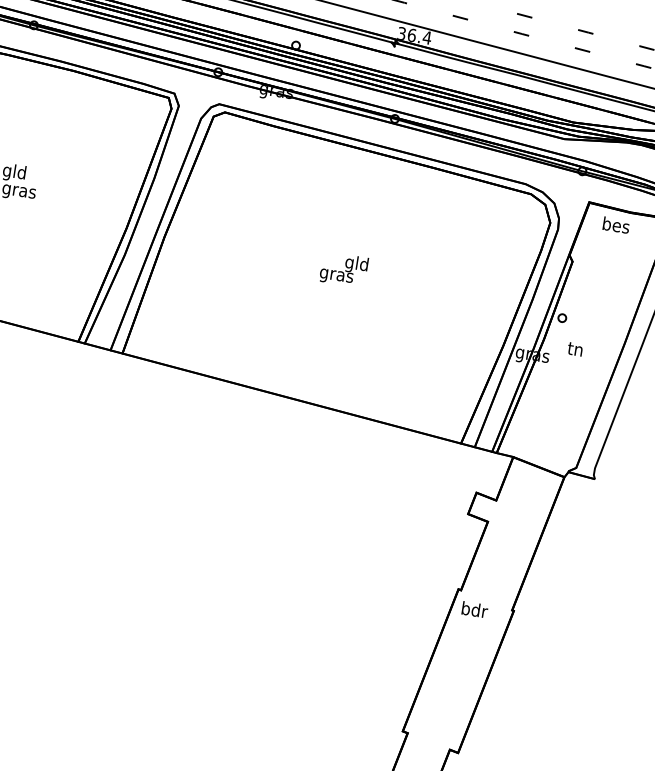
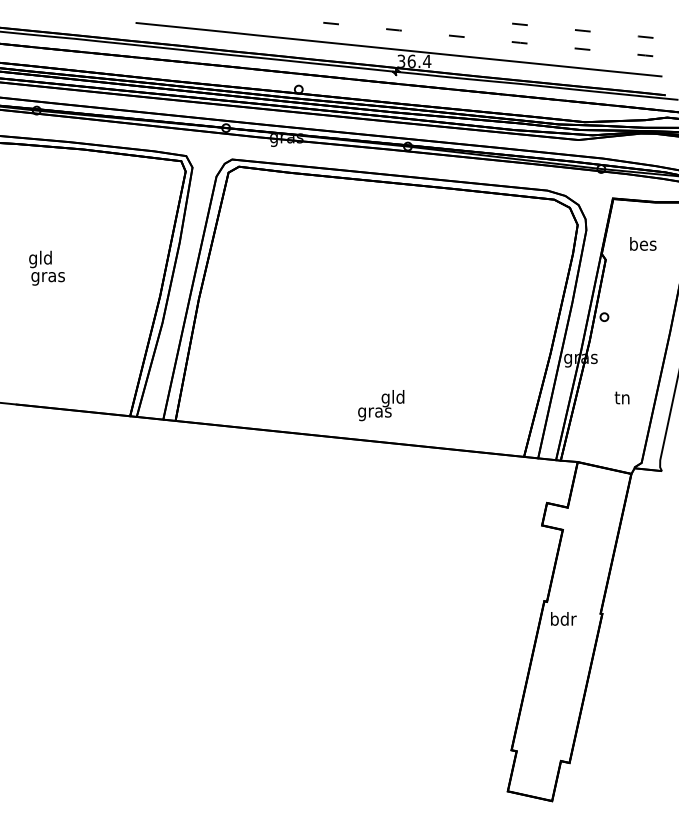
text: (616, 224) -> (643, 243), moved
text: (344, 269) -> (381, 405), moved
text: (574, 348) -> (621, 397), moved

